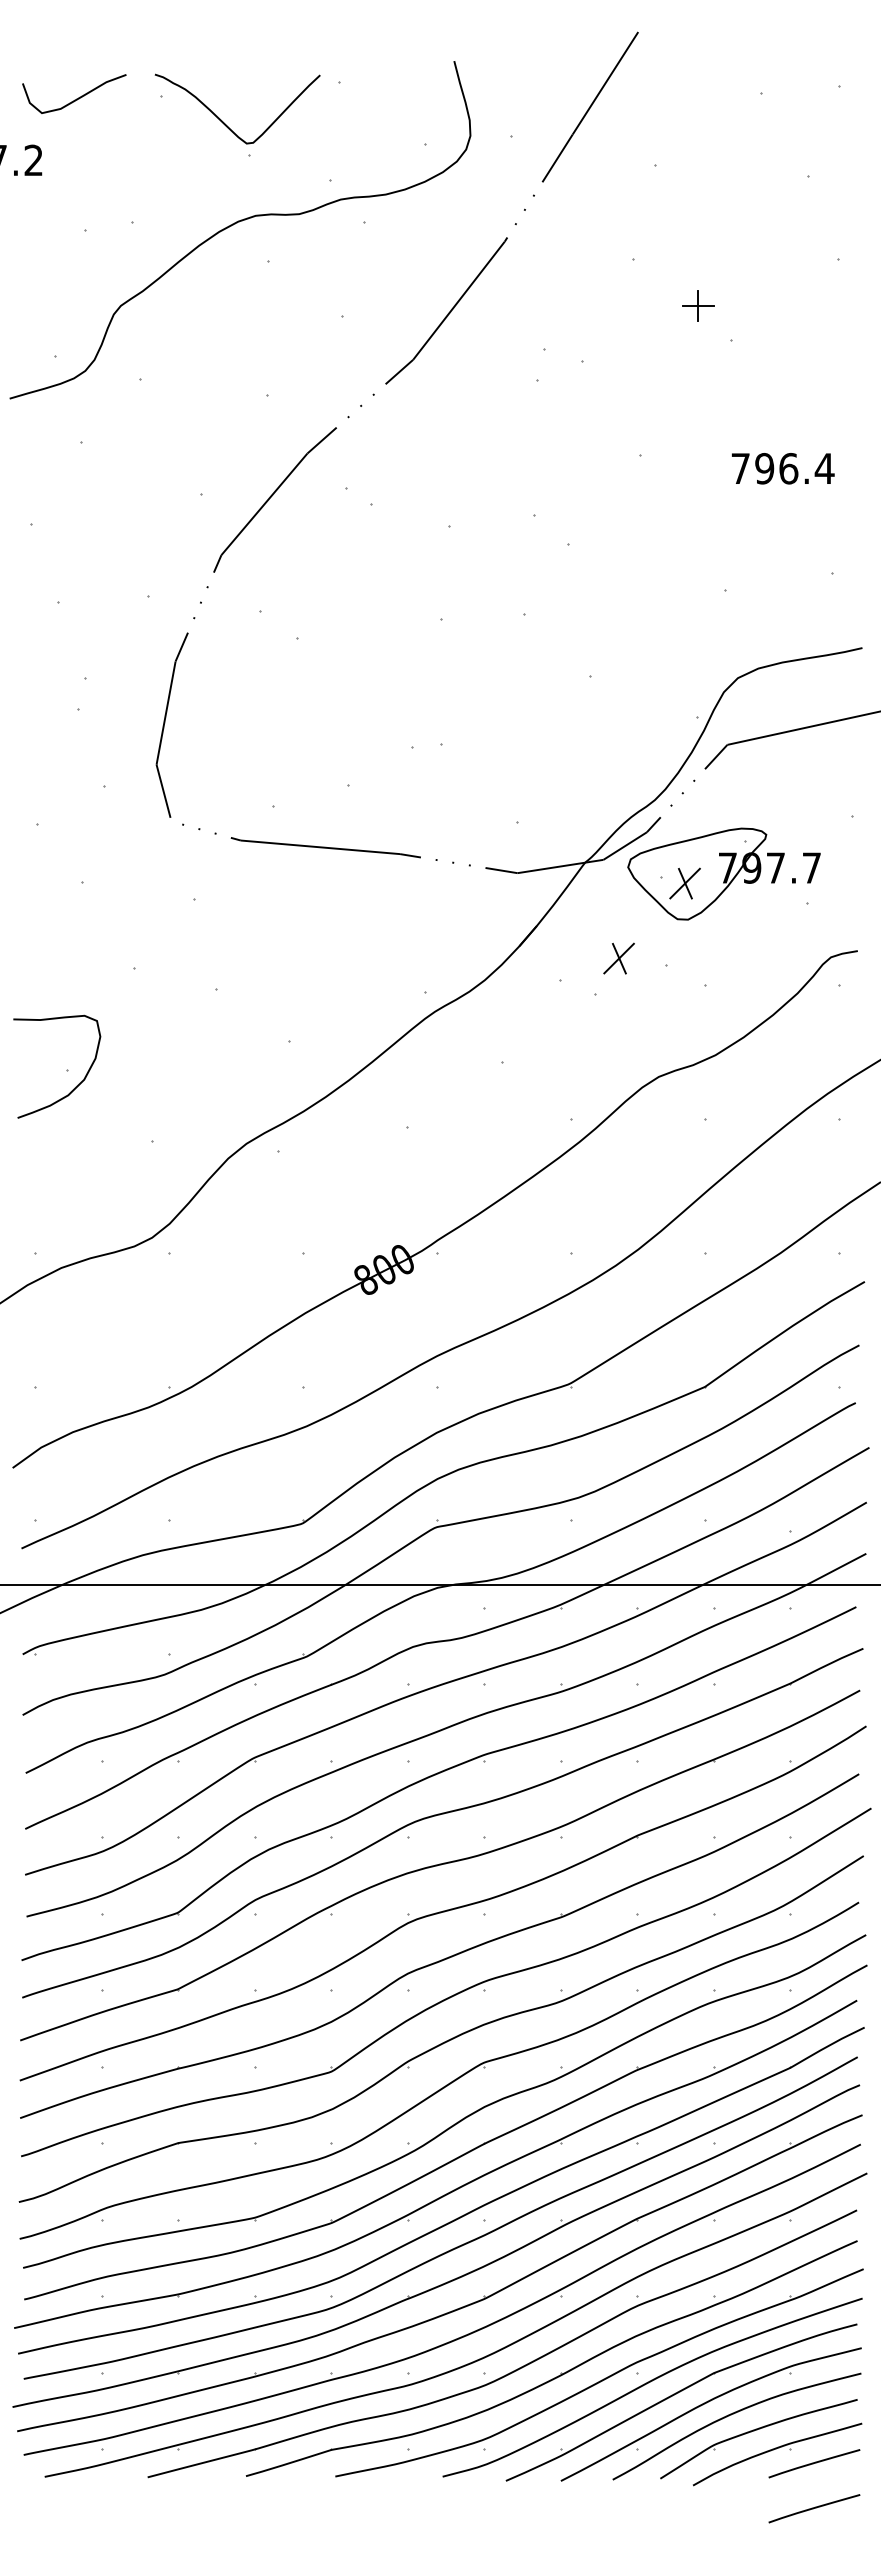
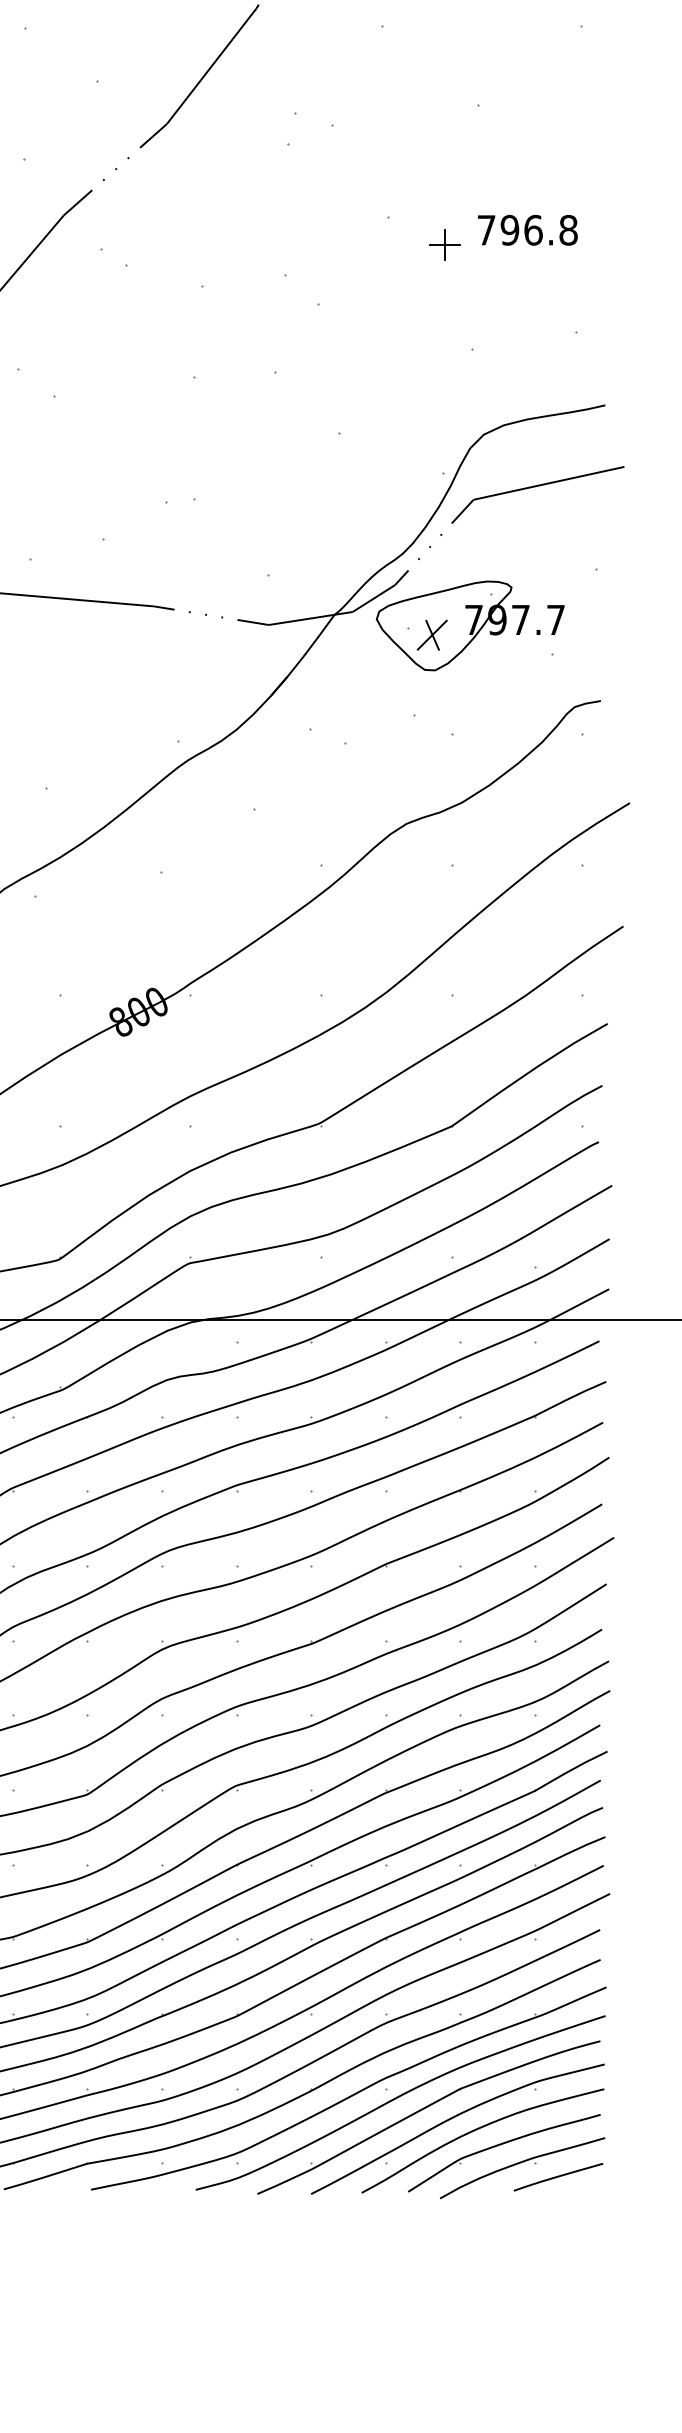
part: (698, 305) -> (445, 244), moved
text: (824, 468) -> (568, 230), 796.4 -> 796.8
part: (618, 958) -> (367, 708), removed
line: (814, 2508) -> (558, 2220), removed

